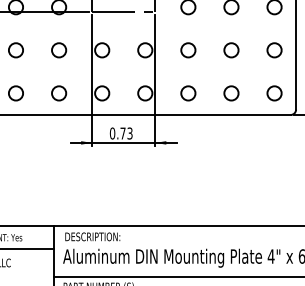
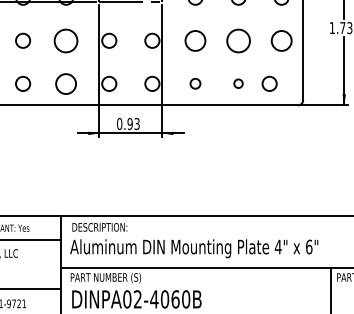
circle: (59, 50) -> (66, 40), size x1.6
circle: (188, 50) -> (195, 40), size x1.4
circle: (231, 50) -> (238, 40), size x1.6
circle: (274, 50) -> (281, 40), size x1.4
circle: (59, 93) -> (66, 83), size x1.4
circle: (188, 93) -> (195, 83), size x0.7
circle: (231, 93) -> (238, 83), size x0.6
circle: (274, 93) -> (269, 83), moved
text: (122, 134) -> (129, 124), 0.73 -> 0.93

